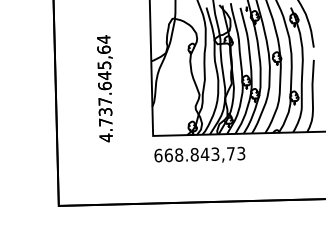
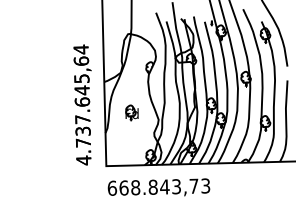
text: (104, 88) -> (81, 104), moved
part: (175, 88) -> (131, 112), added

